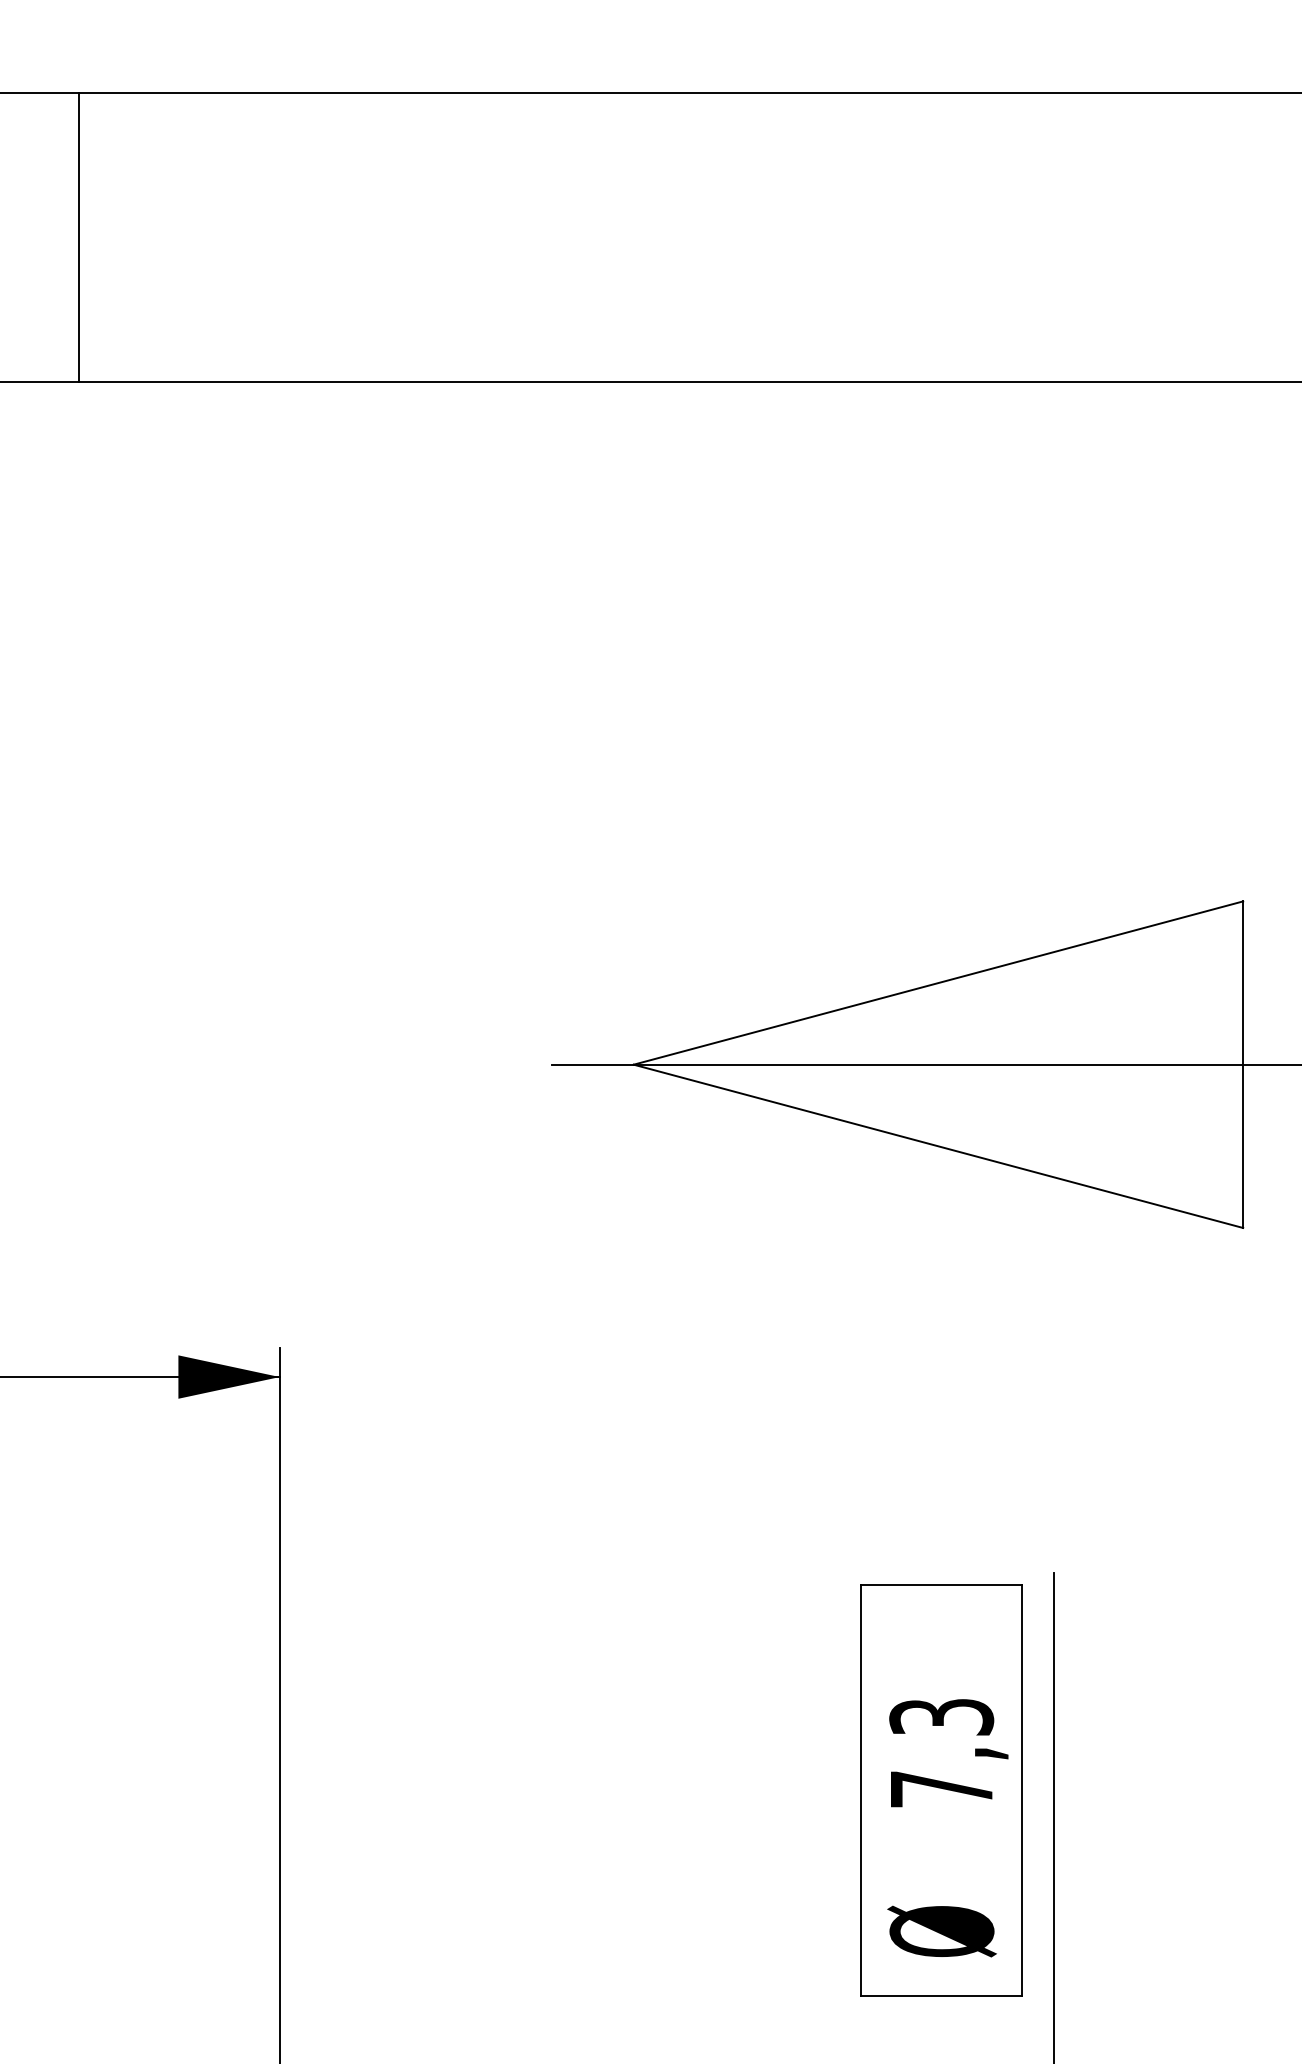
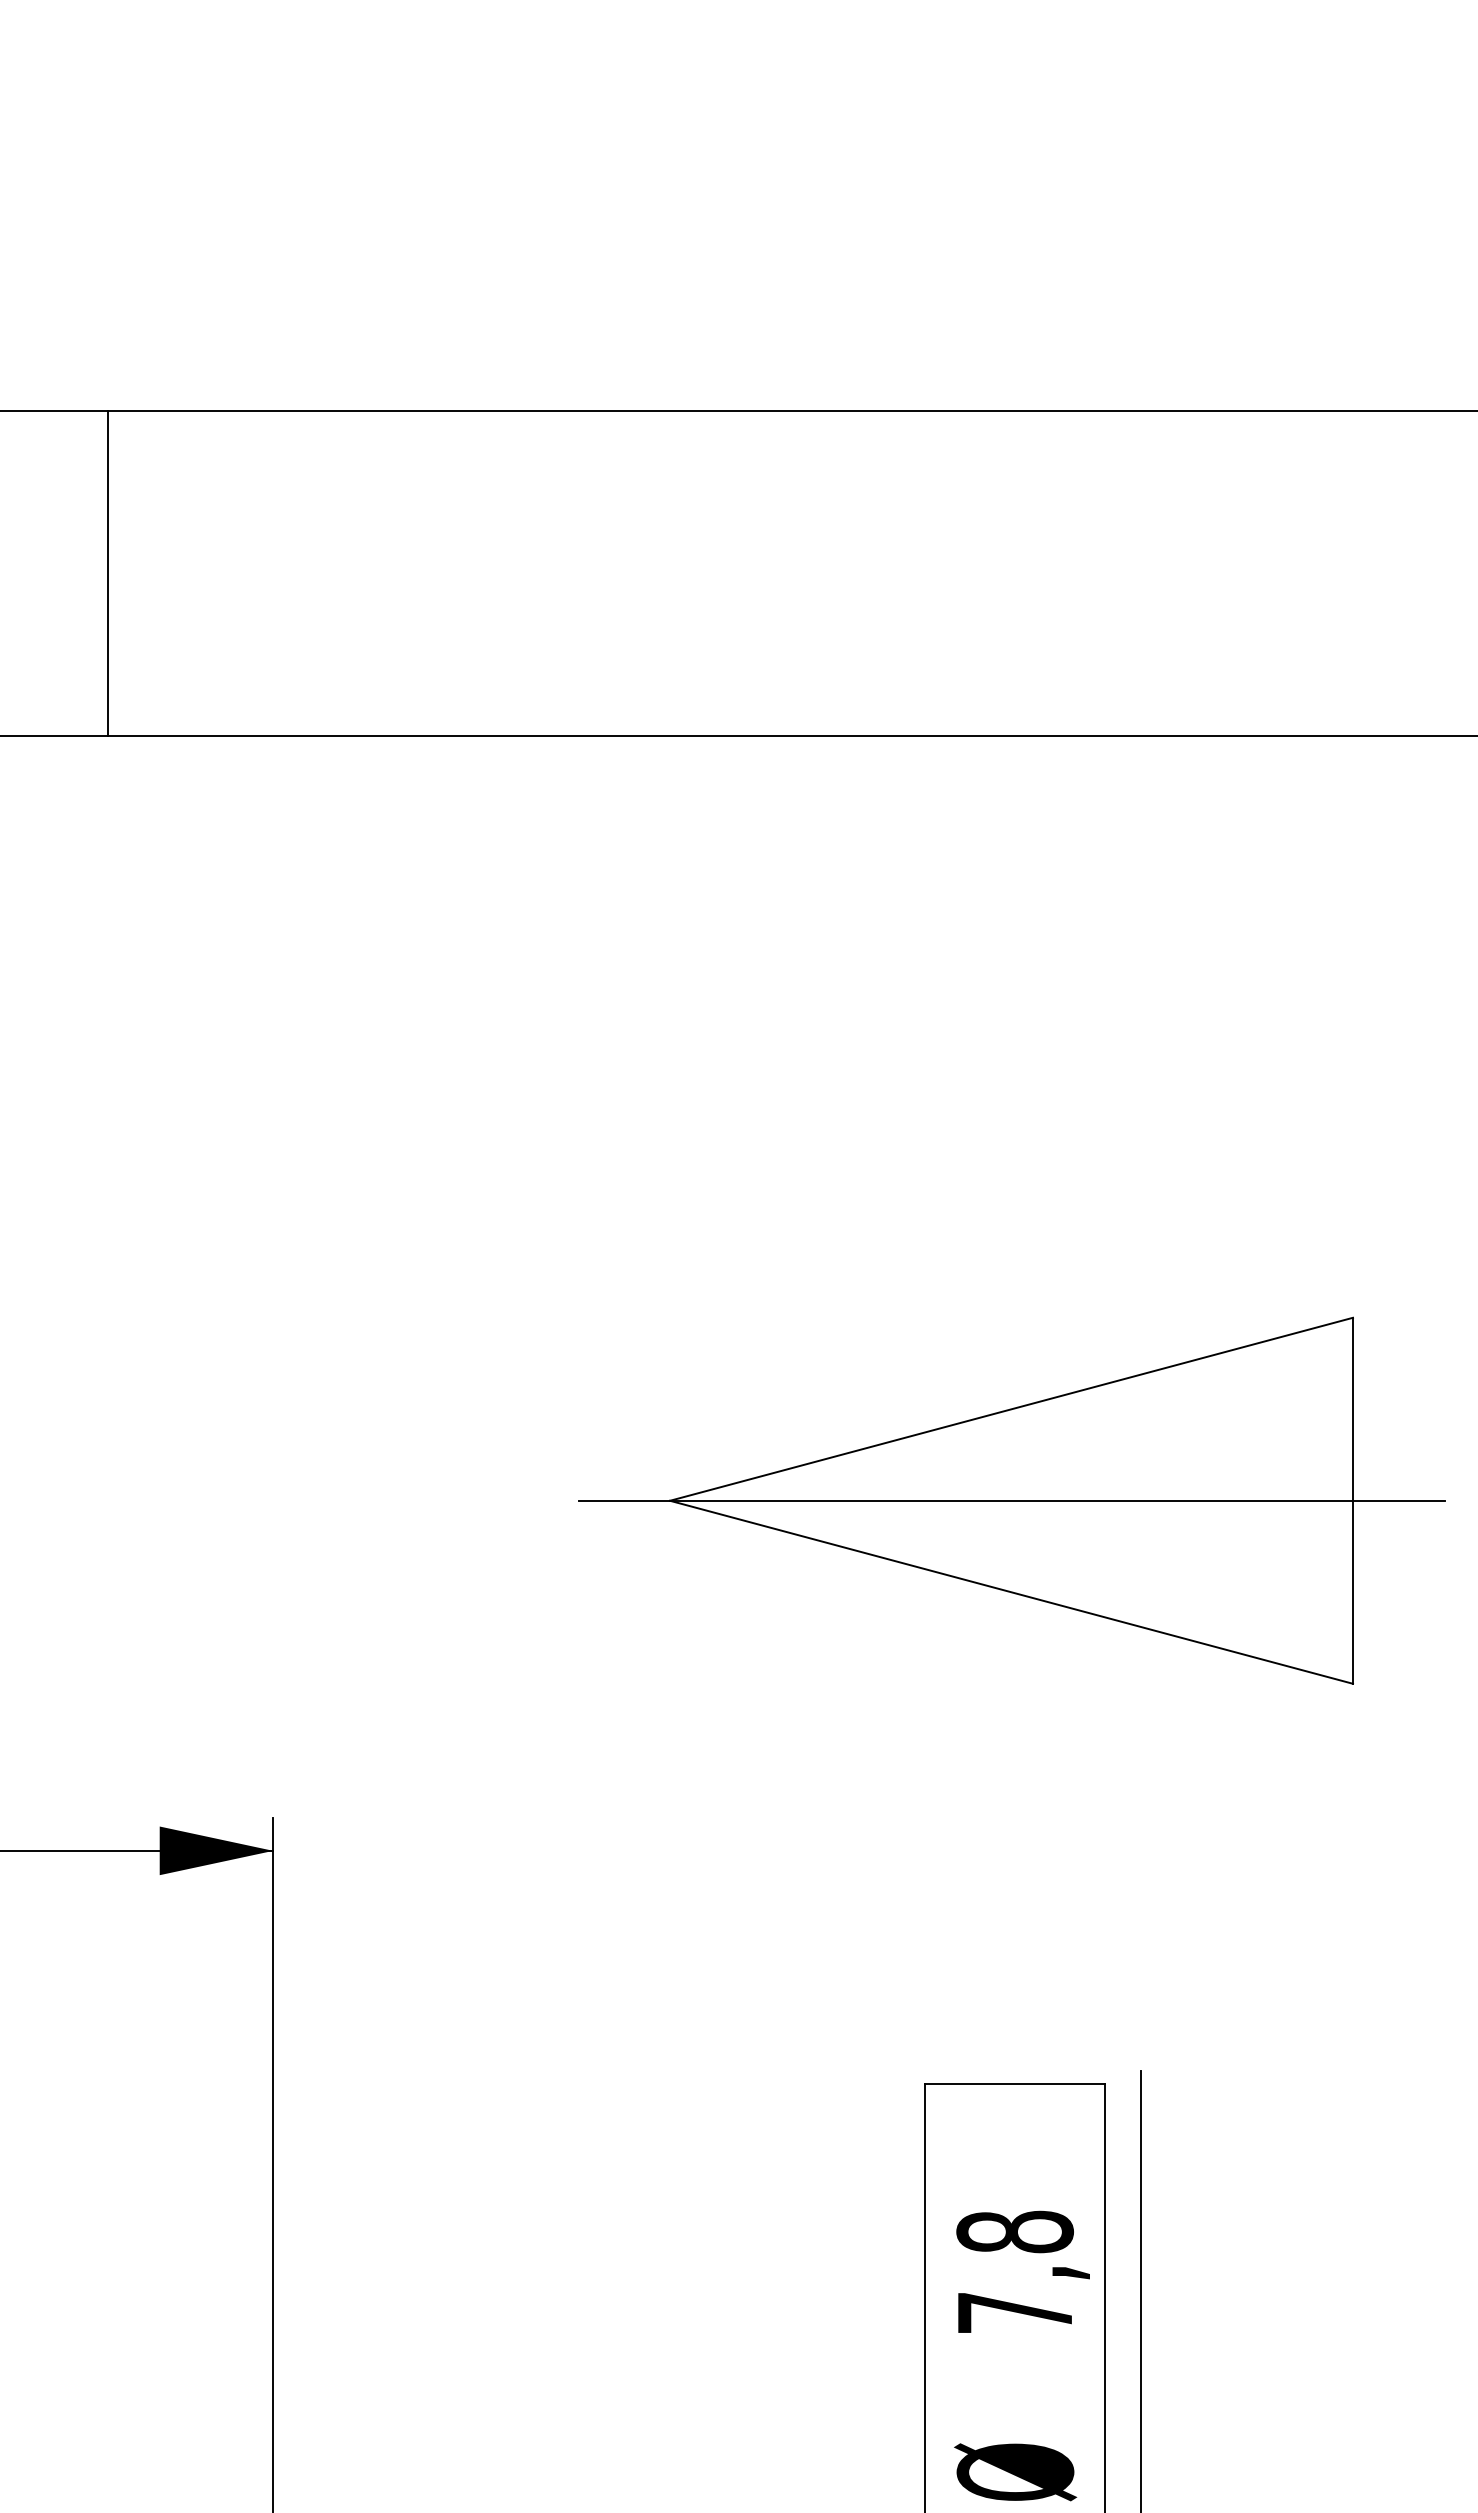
line: (79, 237) -> (108, 573), moved
text: (941, 1716) -> (1014, 2231), 7,3 -> 7,8

